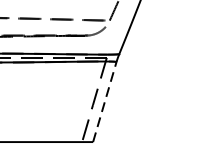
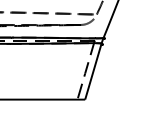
line: (104, 101) -> (93, 71), dashed -> solid

